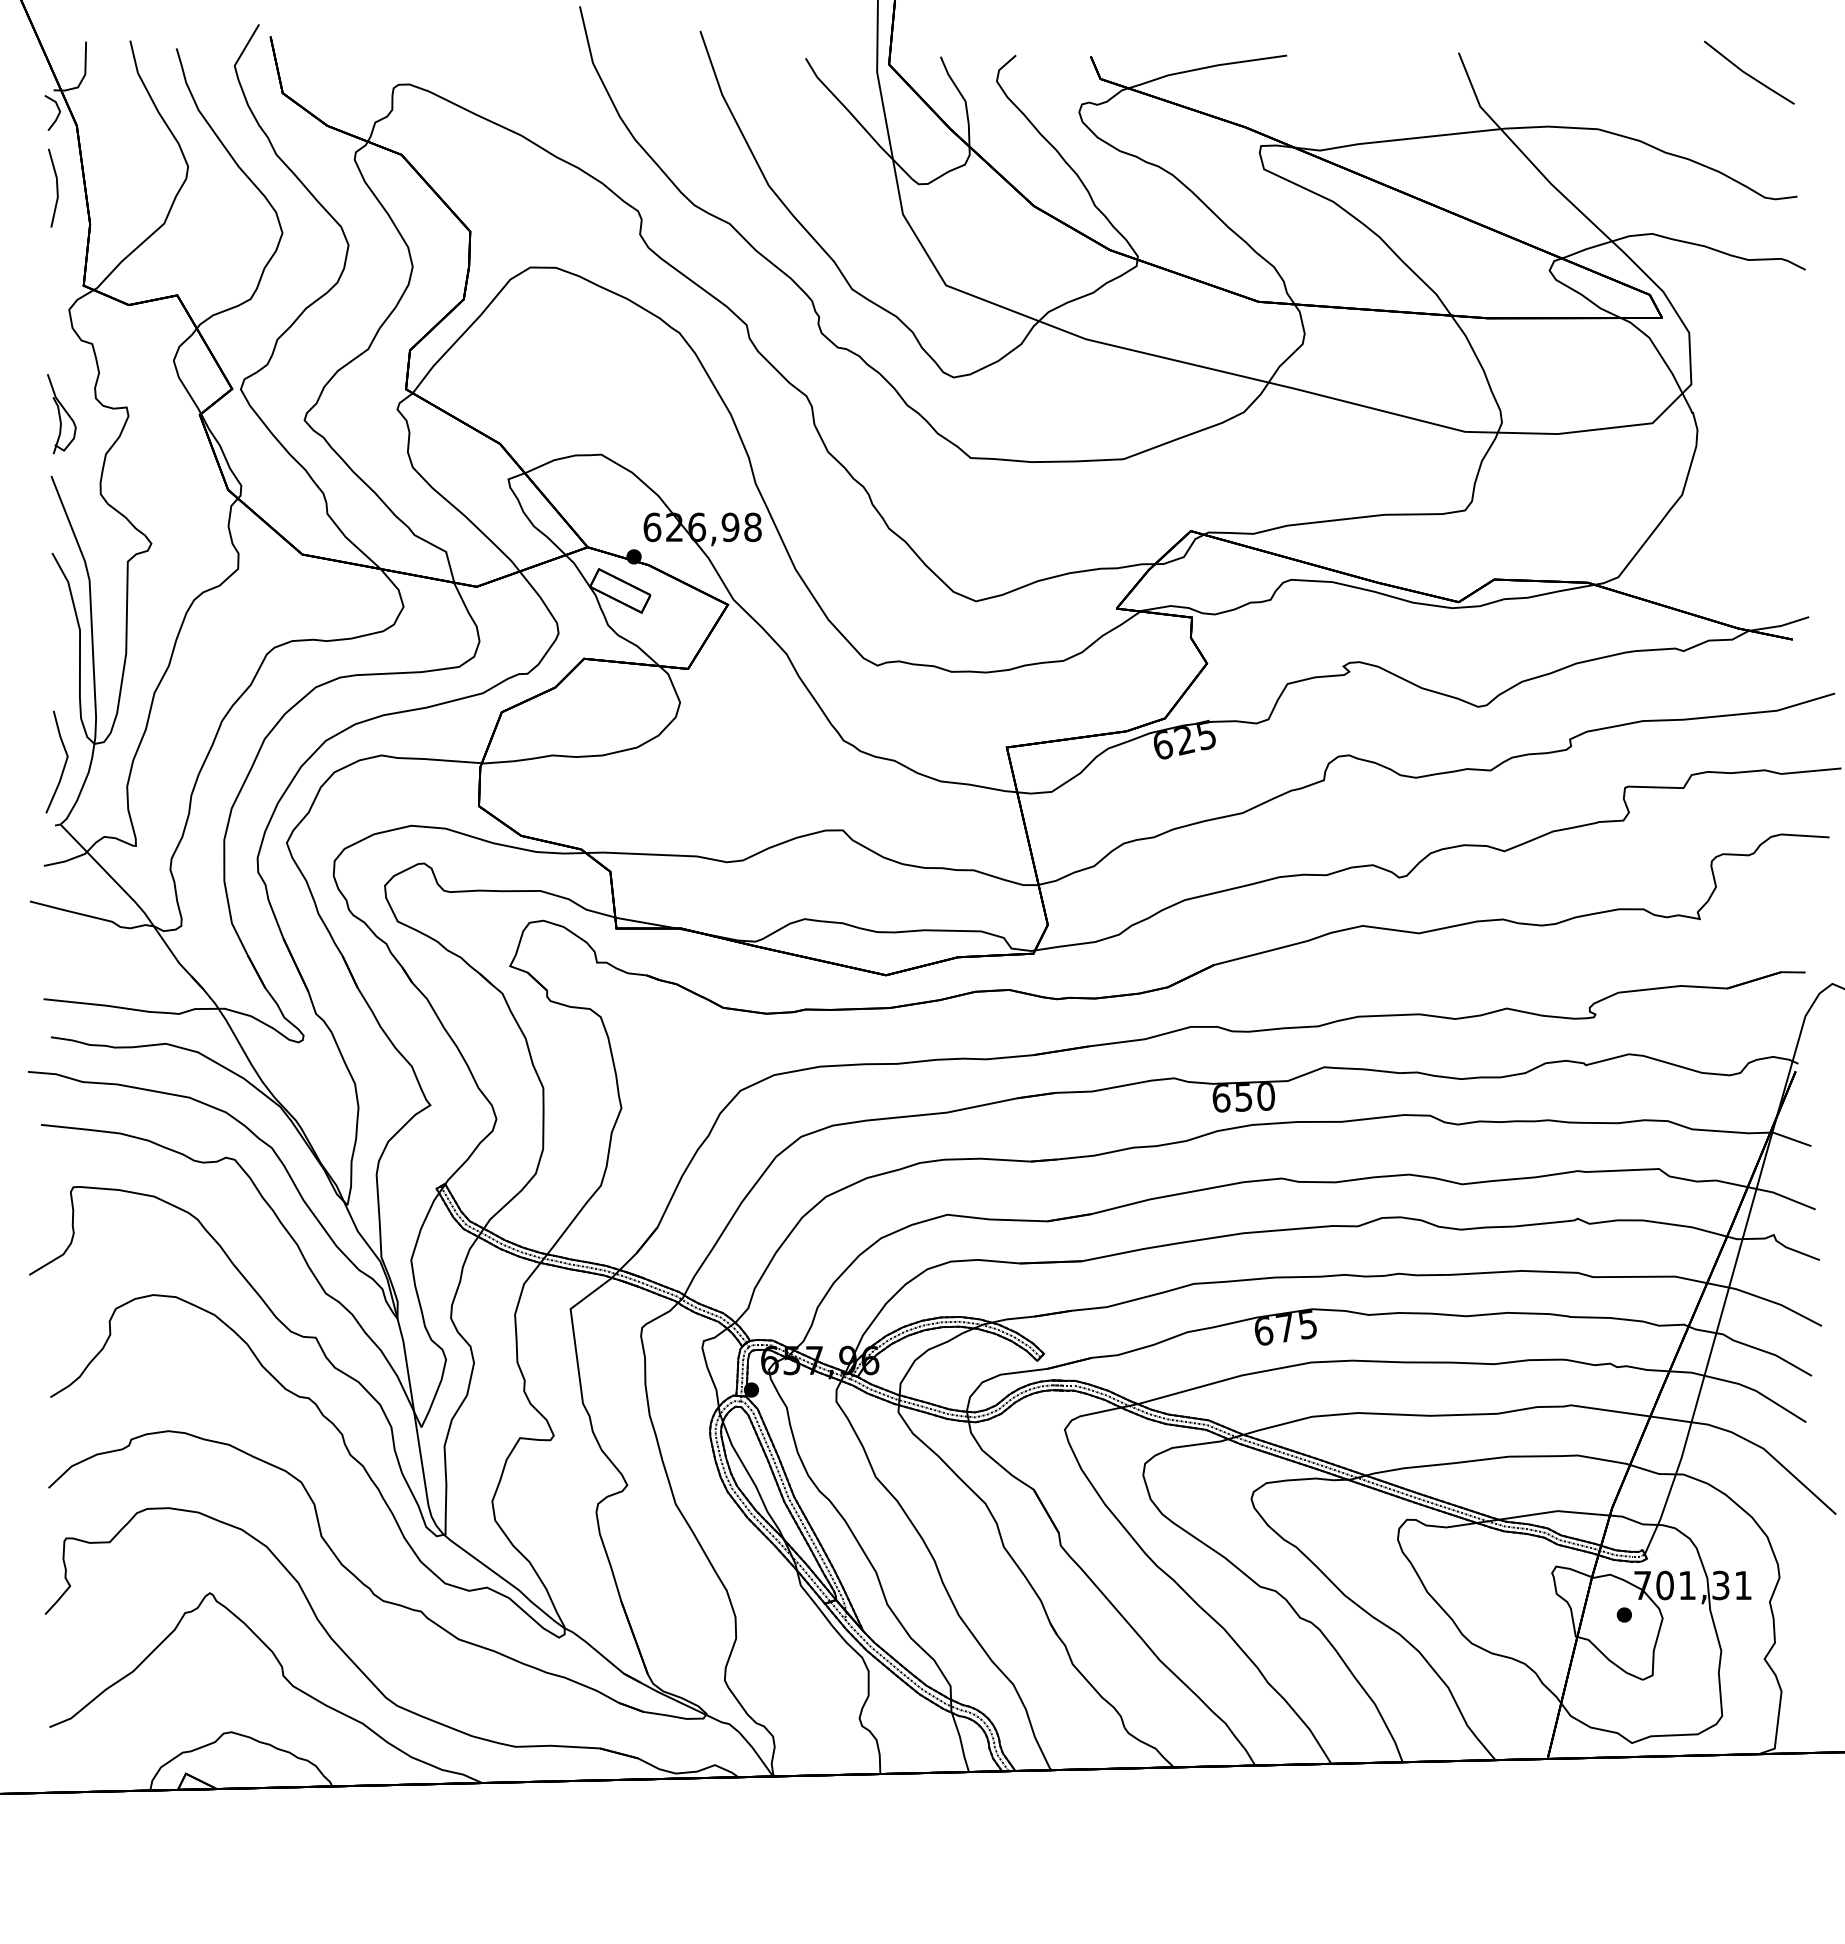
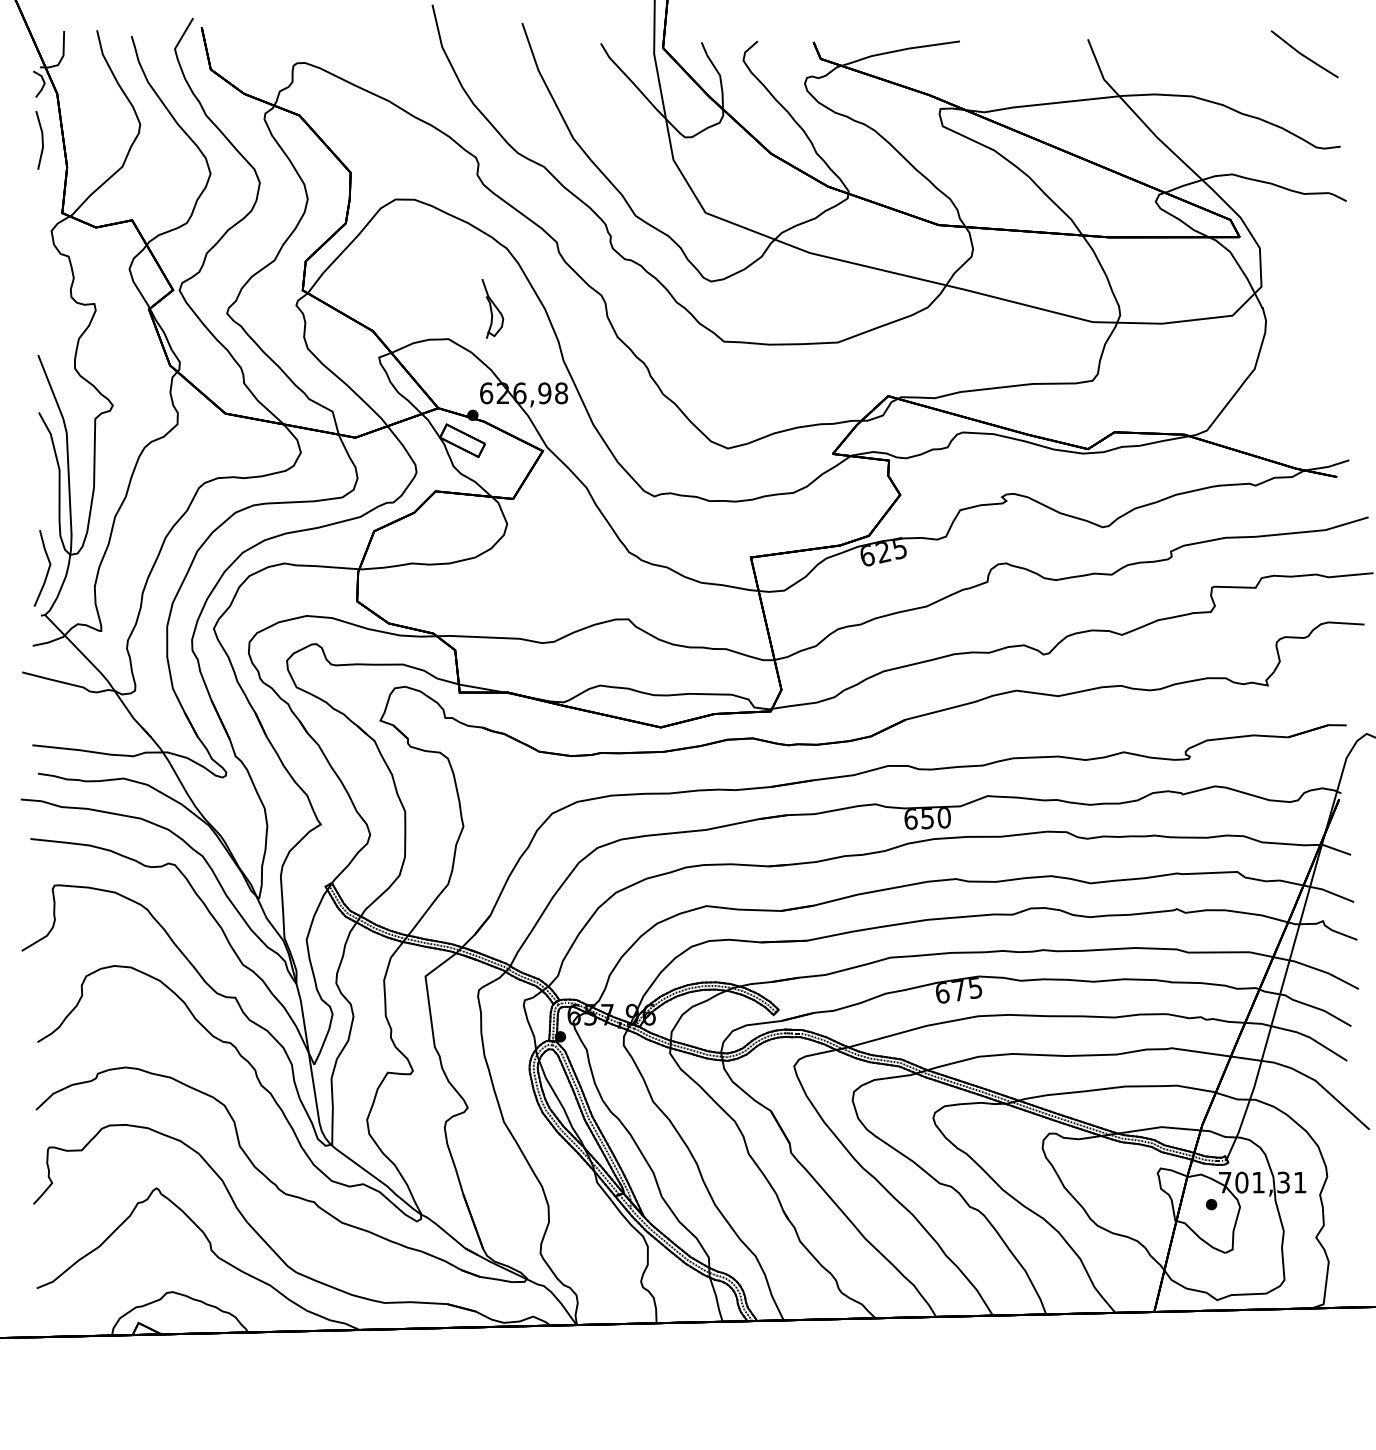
part: (61, 414) -> (492, 309), moved

